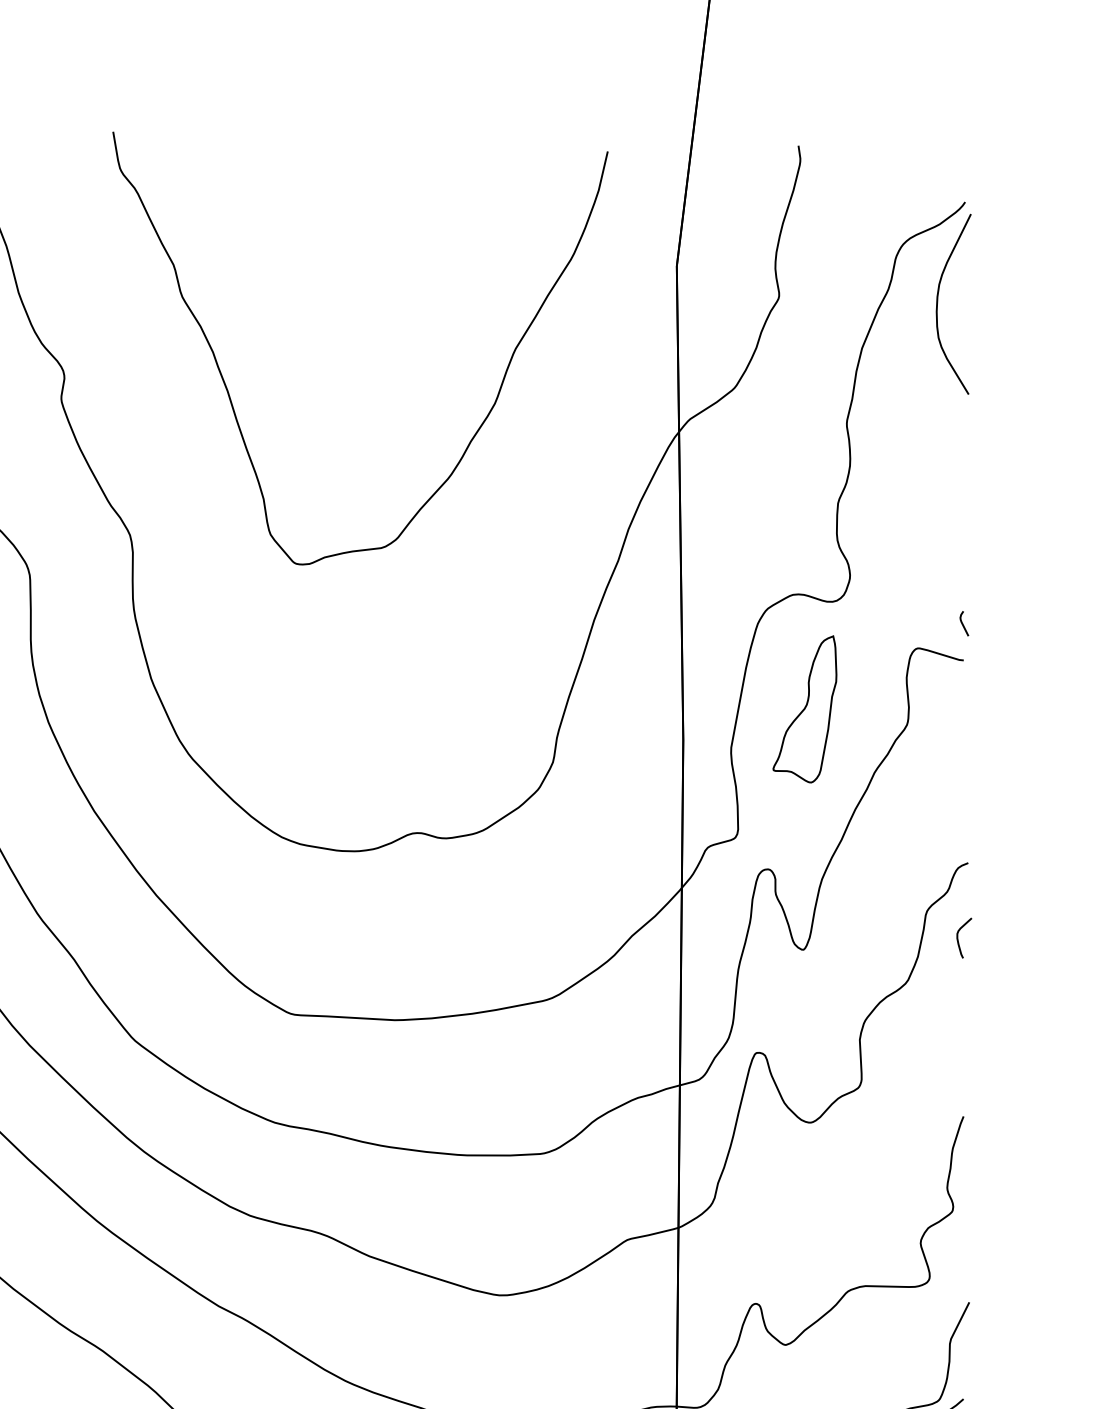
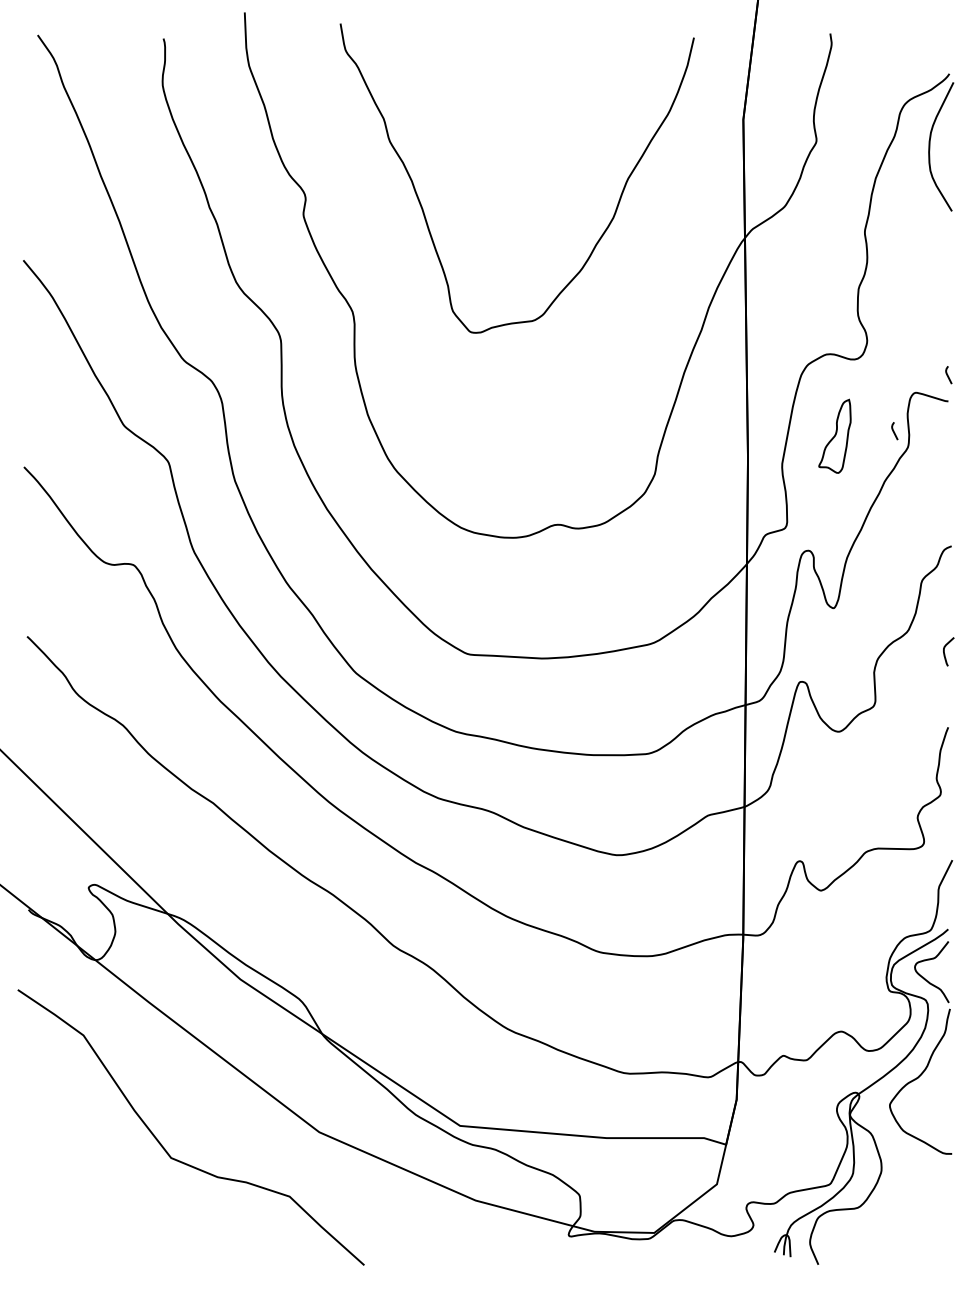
curve: (888, 702) -> (894, 431), added
part: (804, 709) -> (834, 436), size x0.7
curve: (958, 937) -> (944, 651), moved

